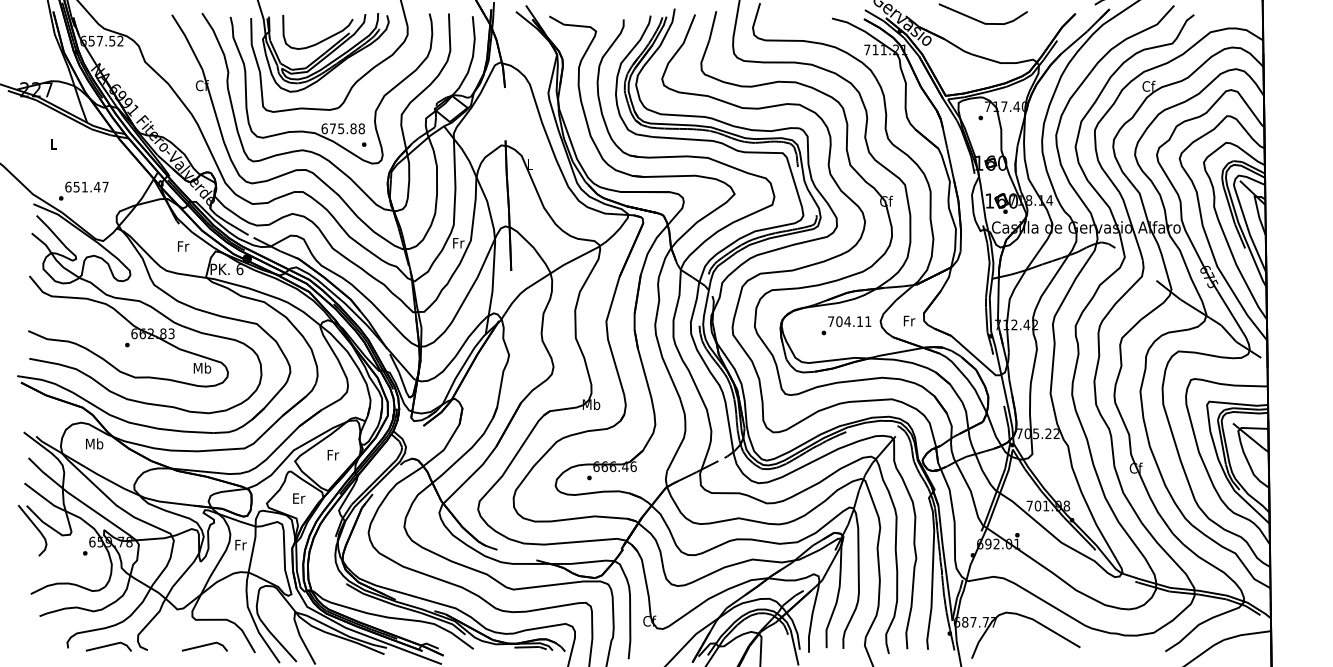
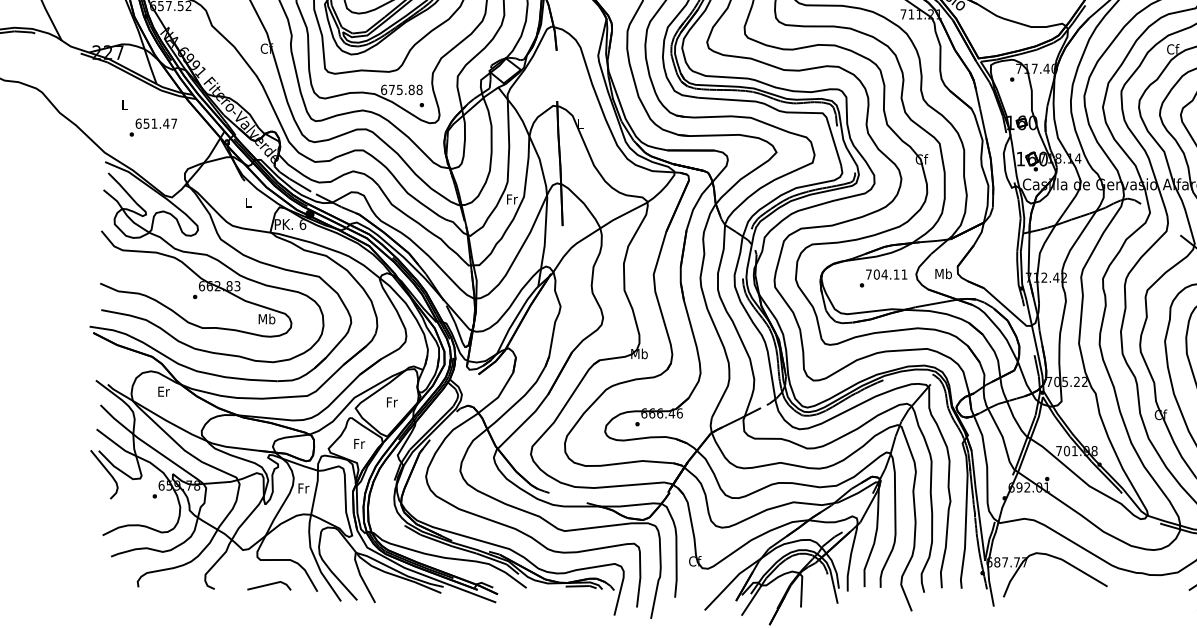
text: (83, 190) -> (153, 126), moved
text: (183, 246) -> (248, 202), Fr -> L
text: (908, 320) -> (942, 273), Fr -> Mb
text: (94, 443) -> (163, 391), Mb -> Er
text: (299, 498) -> (359, 443), Er -> Fr
line: (108, 646) -> (177, 585), removed

